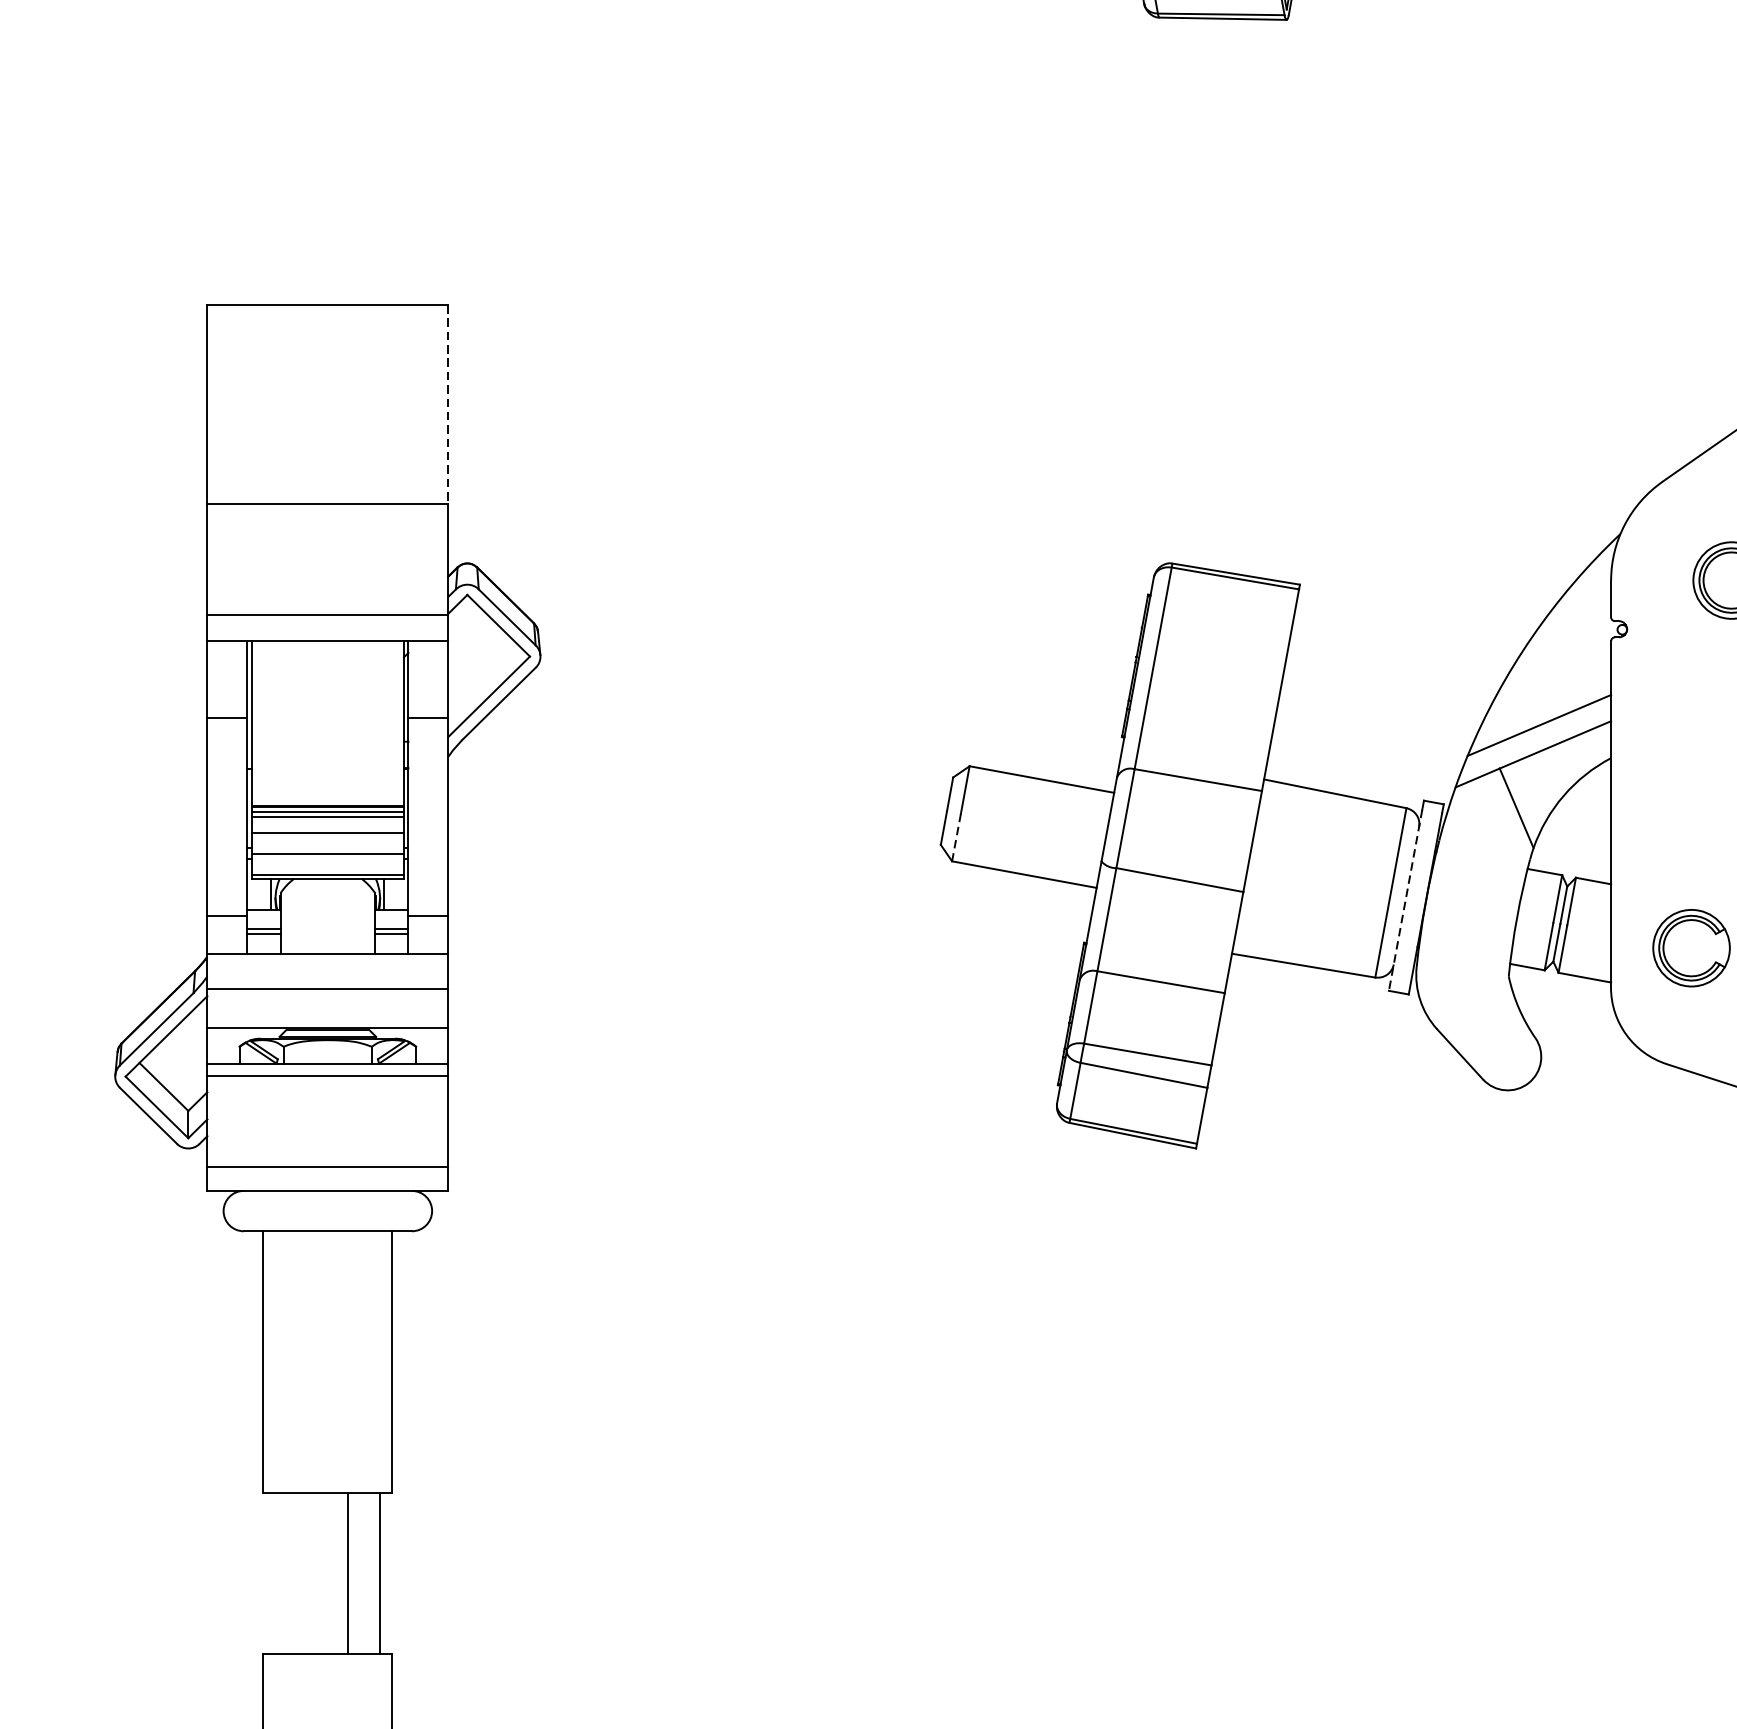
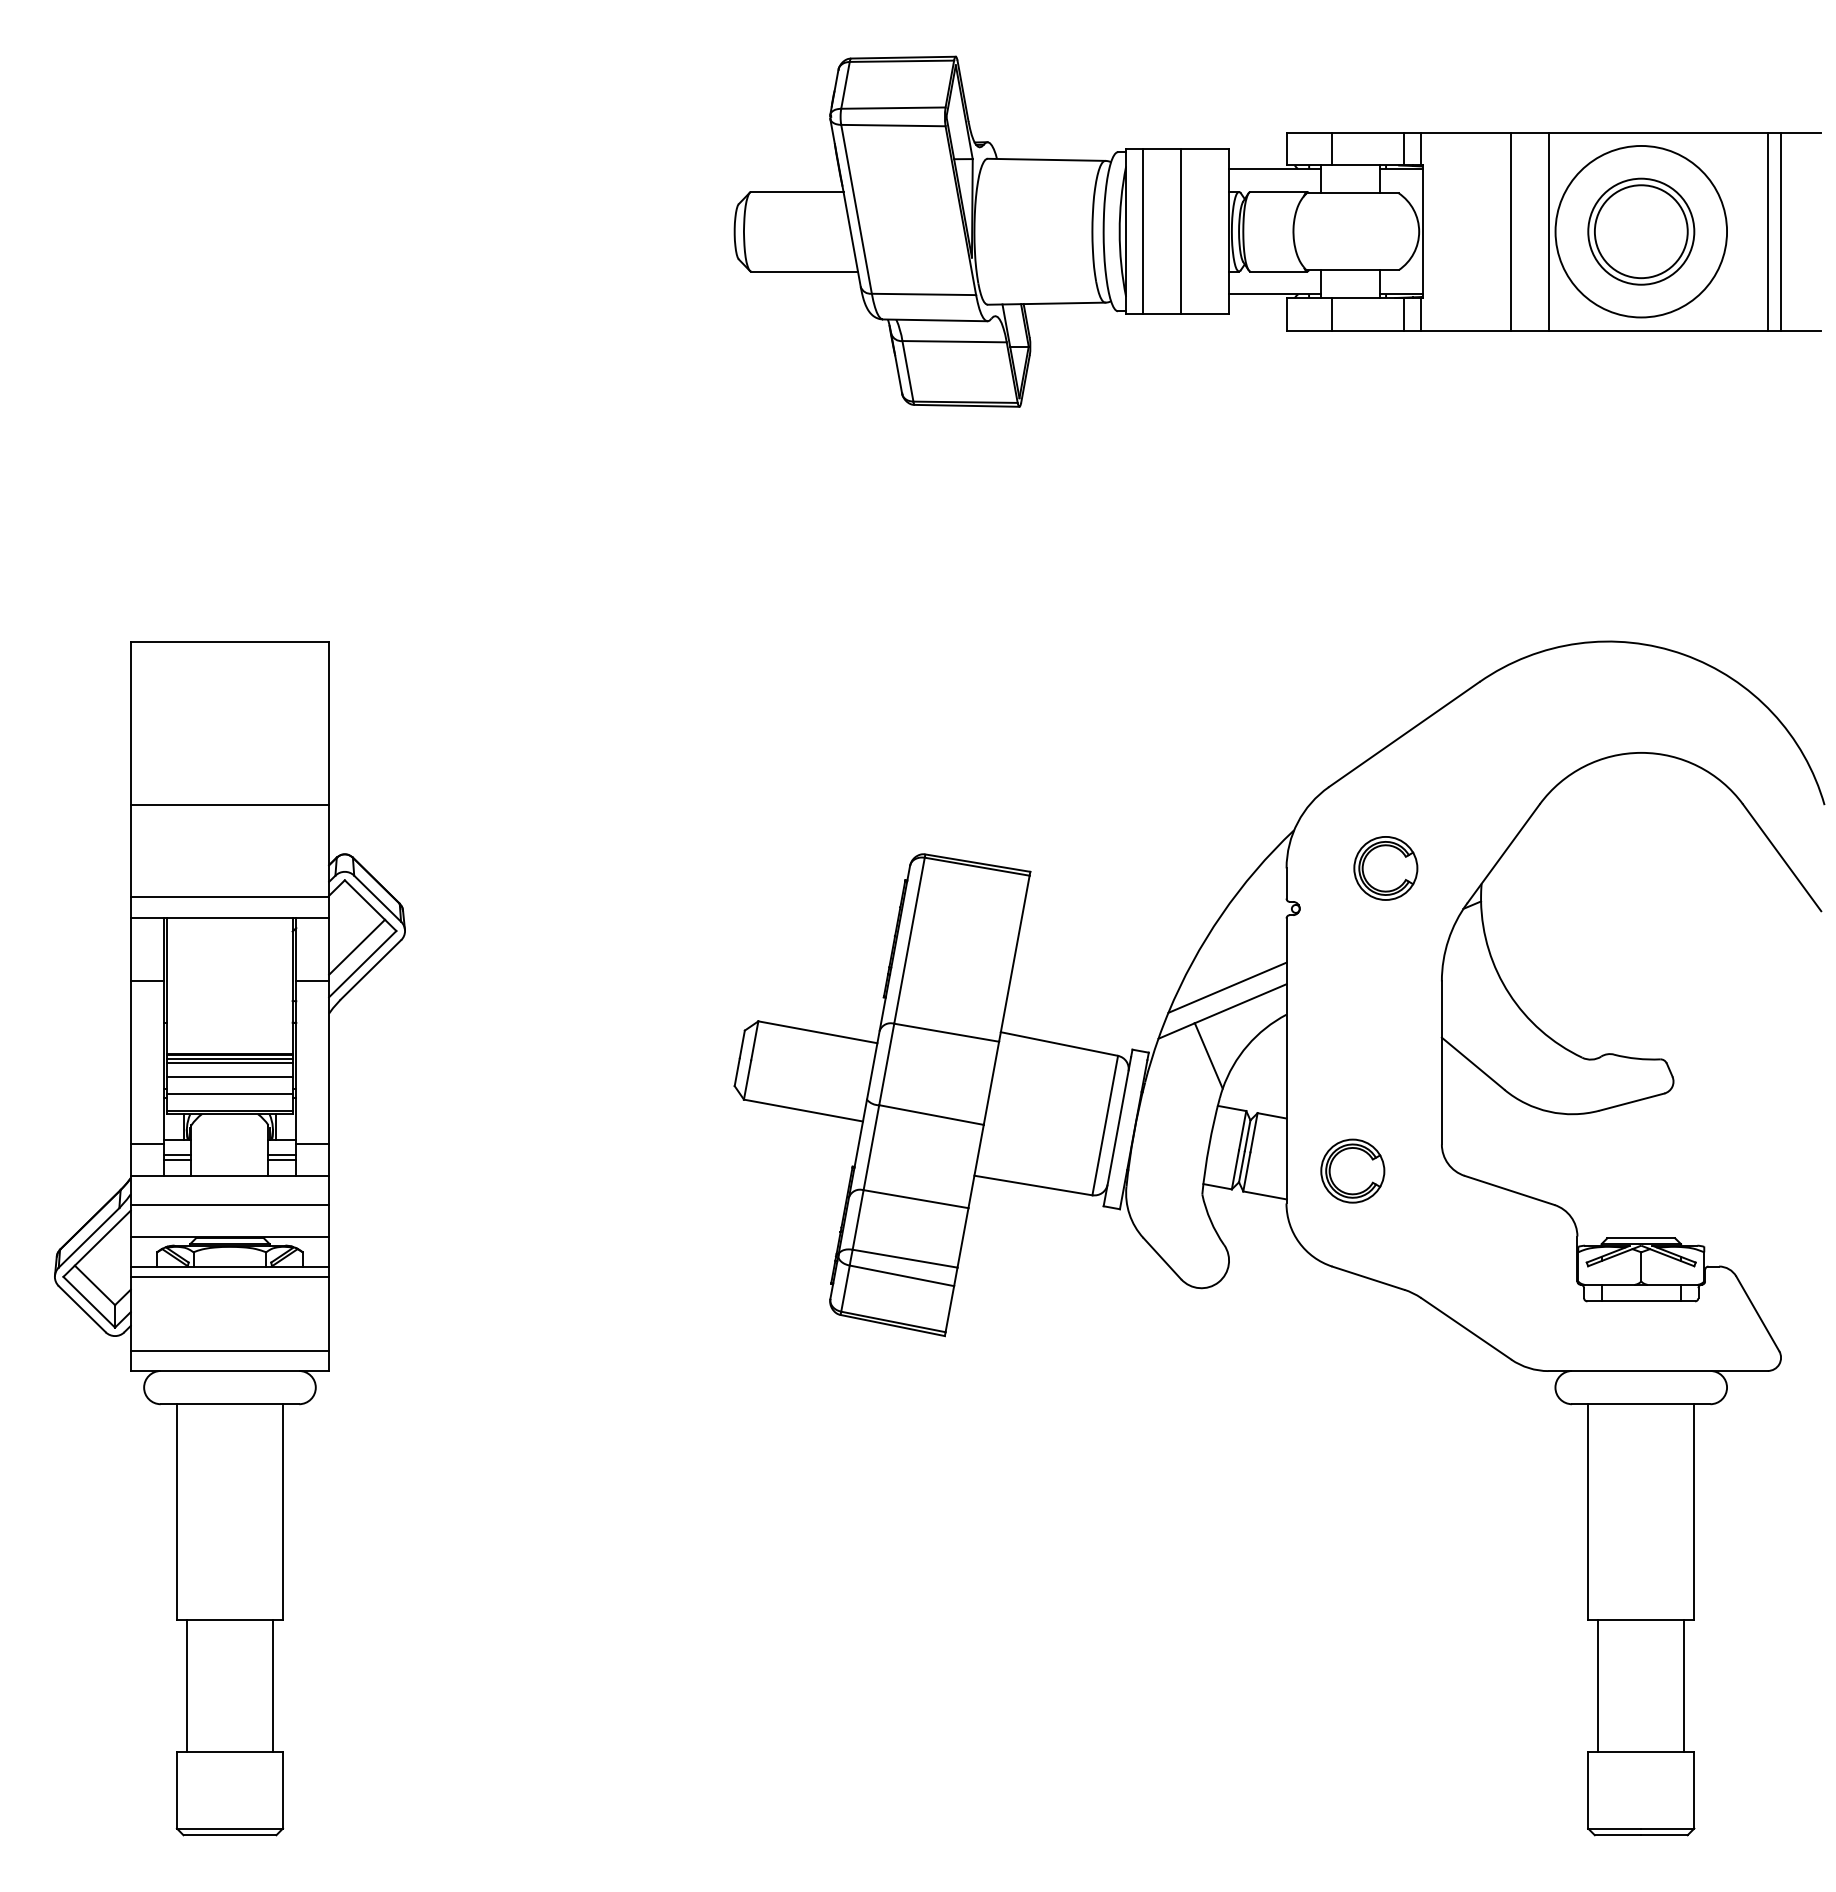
line: (448, 404) -> (329, 723), dashed -> solid
line: (482, 675) -> (357, 946), added
line: (956, 838) -> (747, 1080), dashed -> solid
line: (1405, 900) -> (1117, 1131), dashed -> solid
line: (347, 1572) -> (186, 1685), moved

